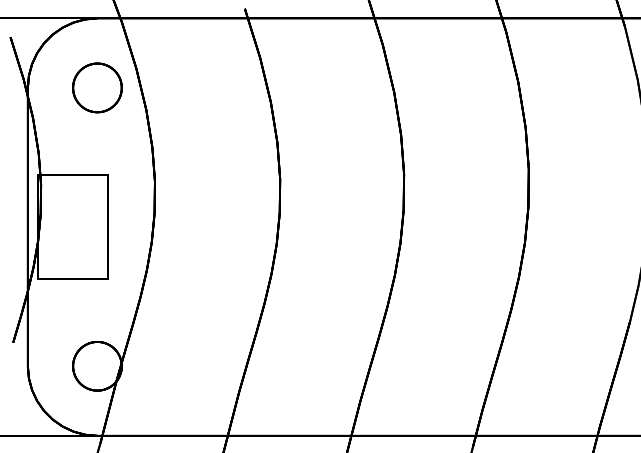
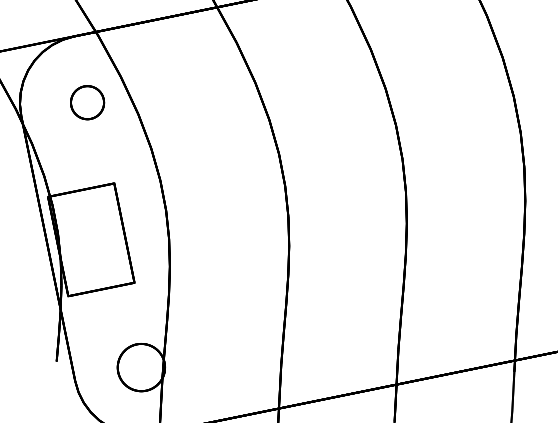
part: (97, 87) -> (87, 102), size x0.7

